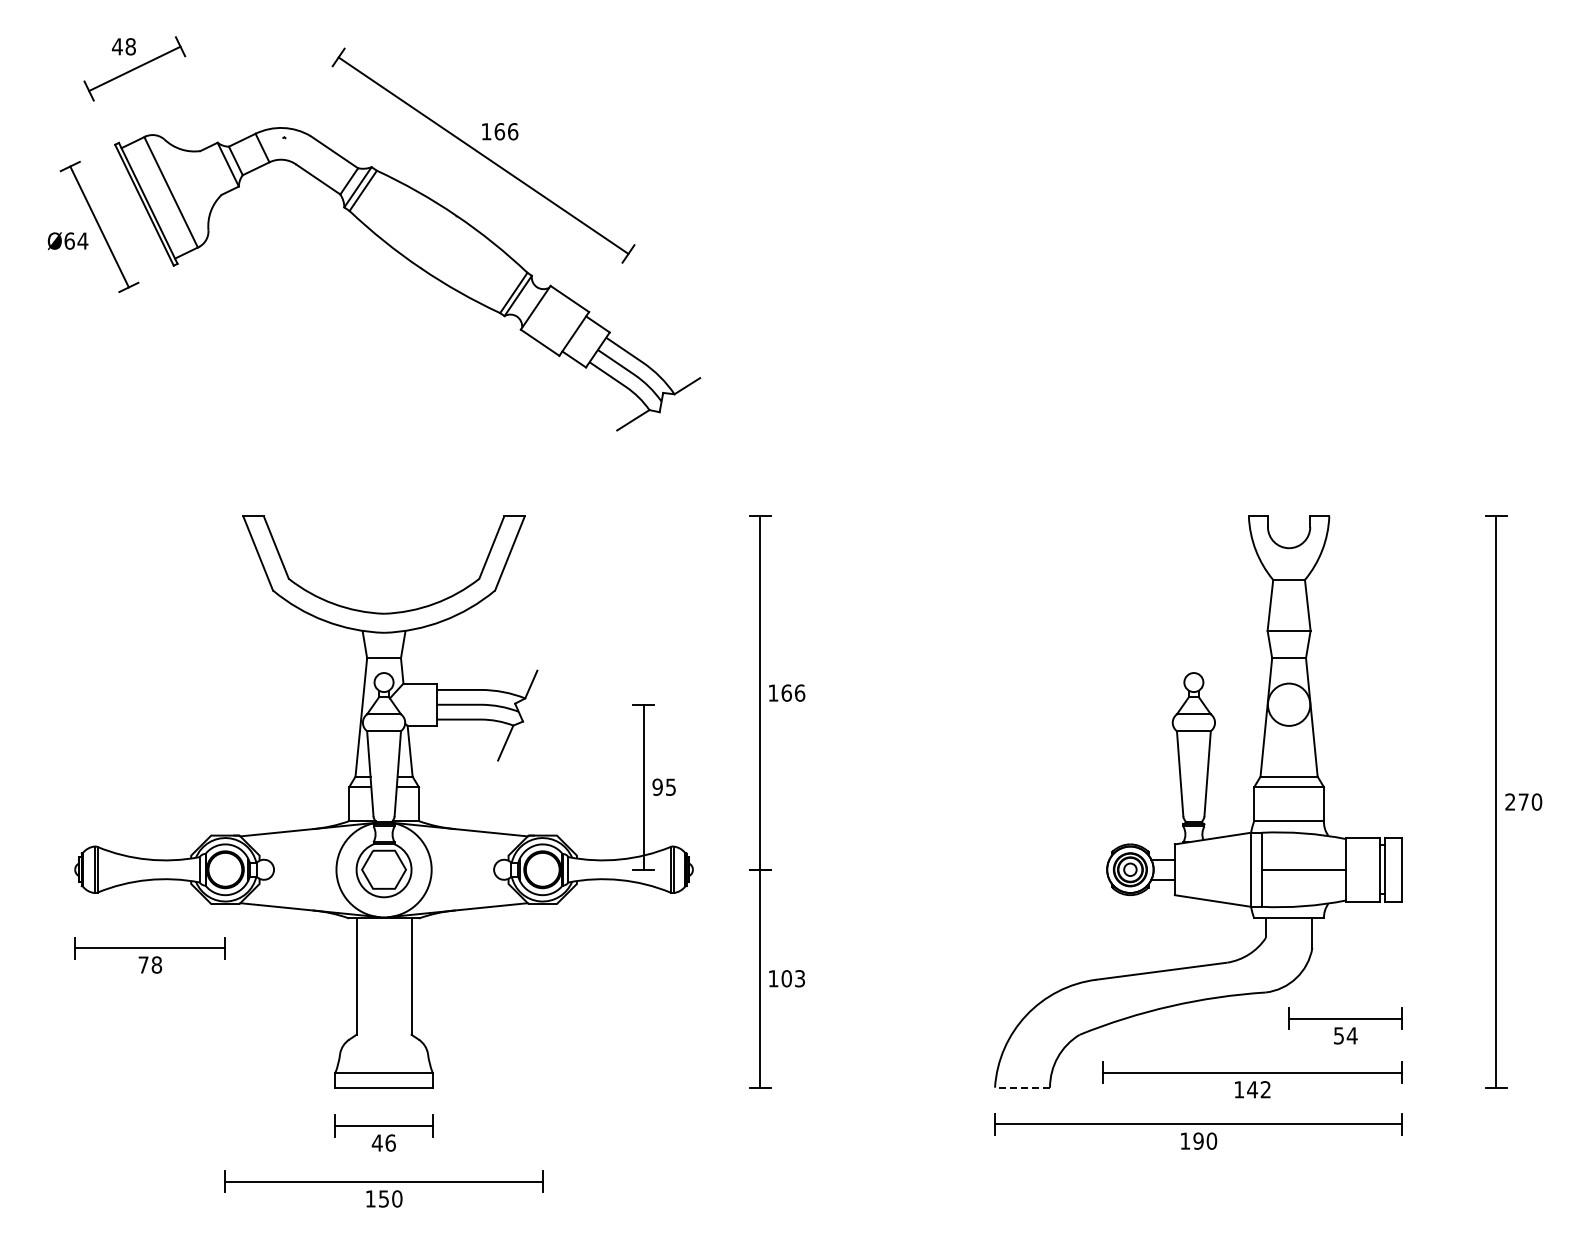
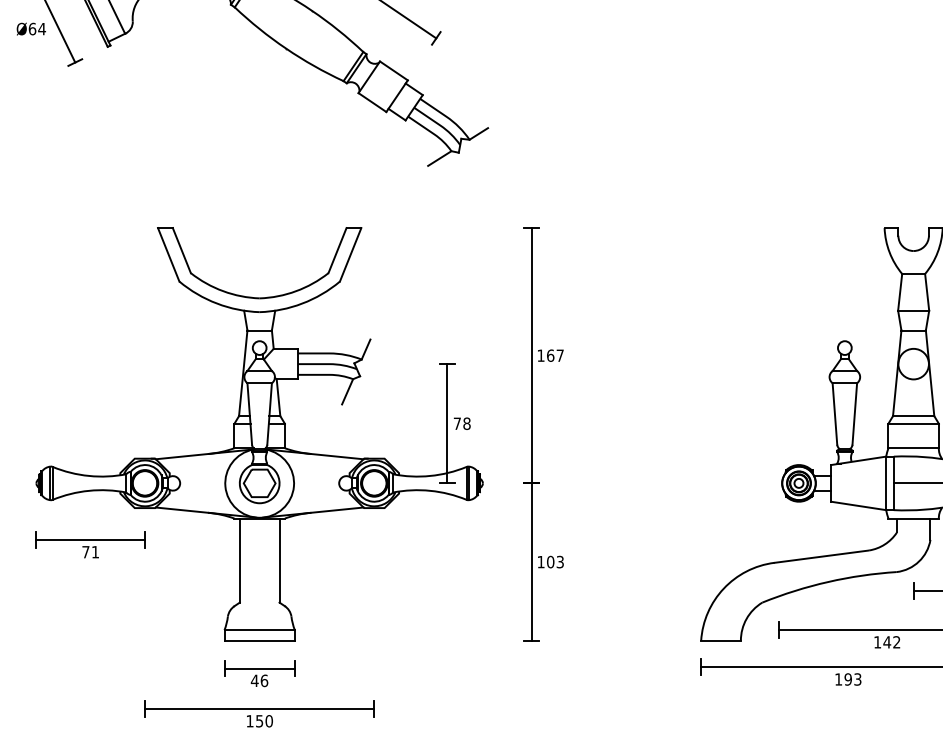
text: (799, 692) -> (559, 355), 166 -> 167
text: (664, 786) -> (462, 423), 95 -> 78
text: (156, 964) -> (95, 551), 78 -> 71
line: (1022, 1087) -> (721, 640), dashed -> solid
text: (1211, 1140) -> (857, 679), 190 -> 193

